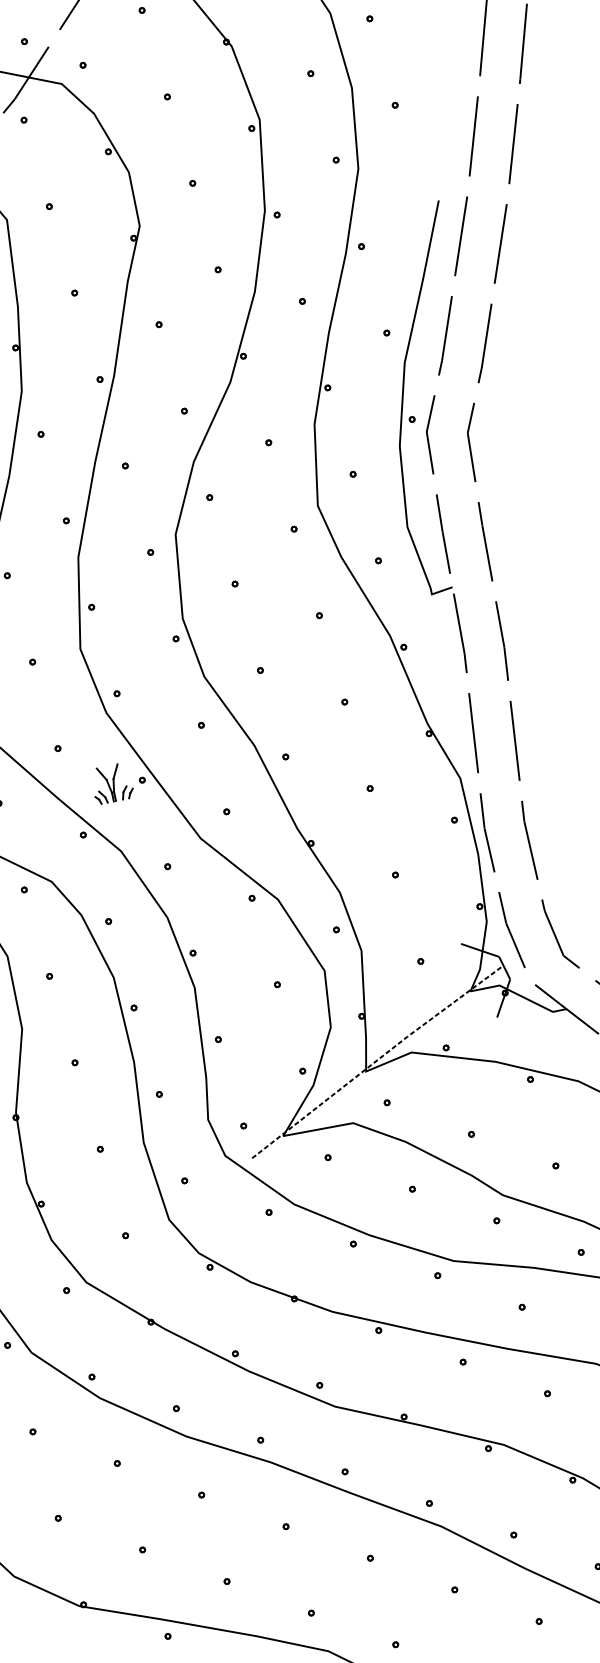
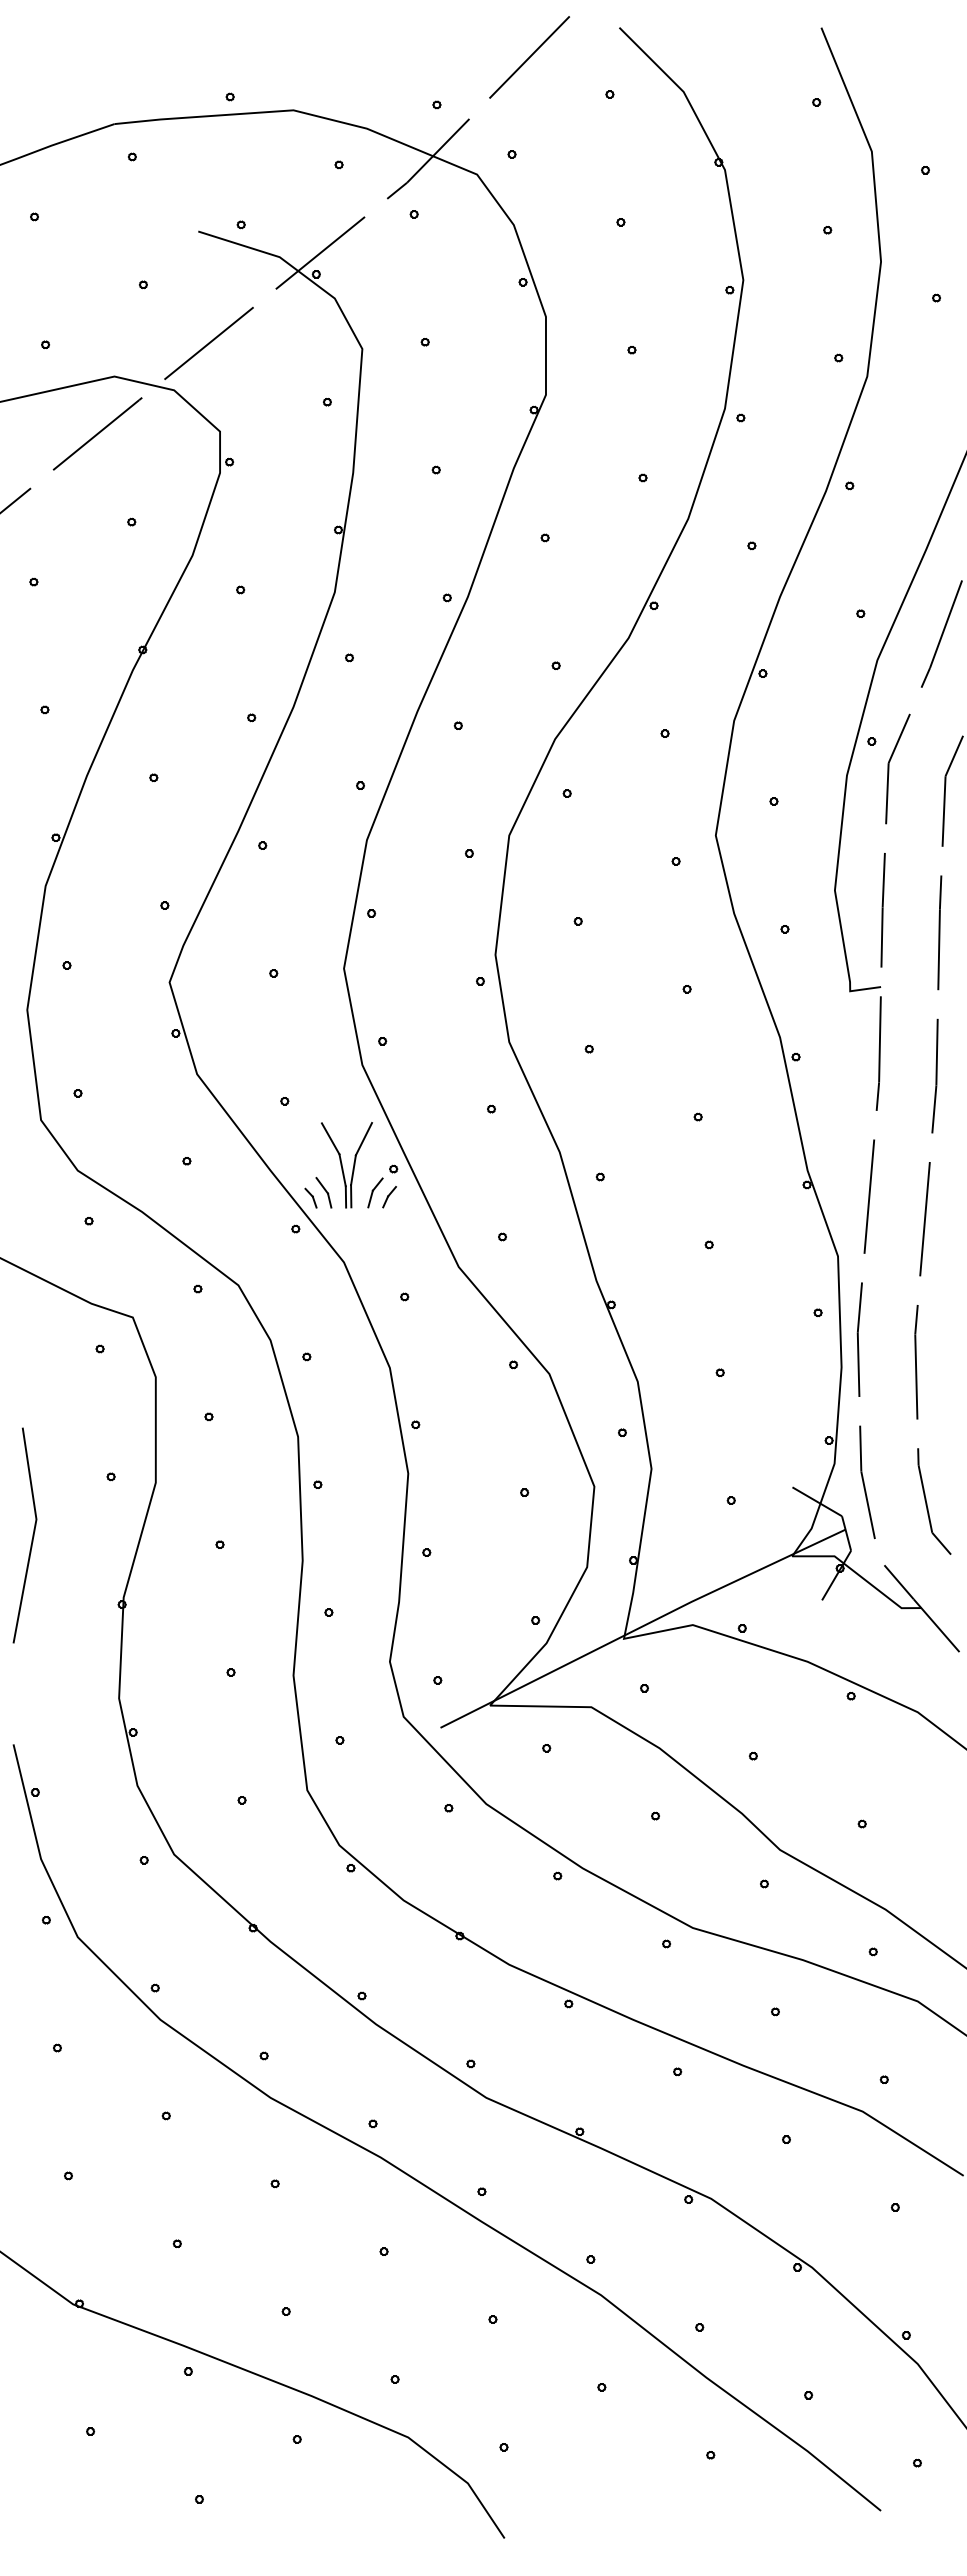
part: (112, 783) -> (350, 1165), size x1.67
line: (377, 1060) -> (642, 1626), dashed -> solid

